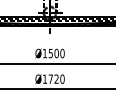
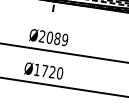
text: (53, 53) -> (53, 38), Ø1500 -> Ø2089

